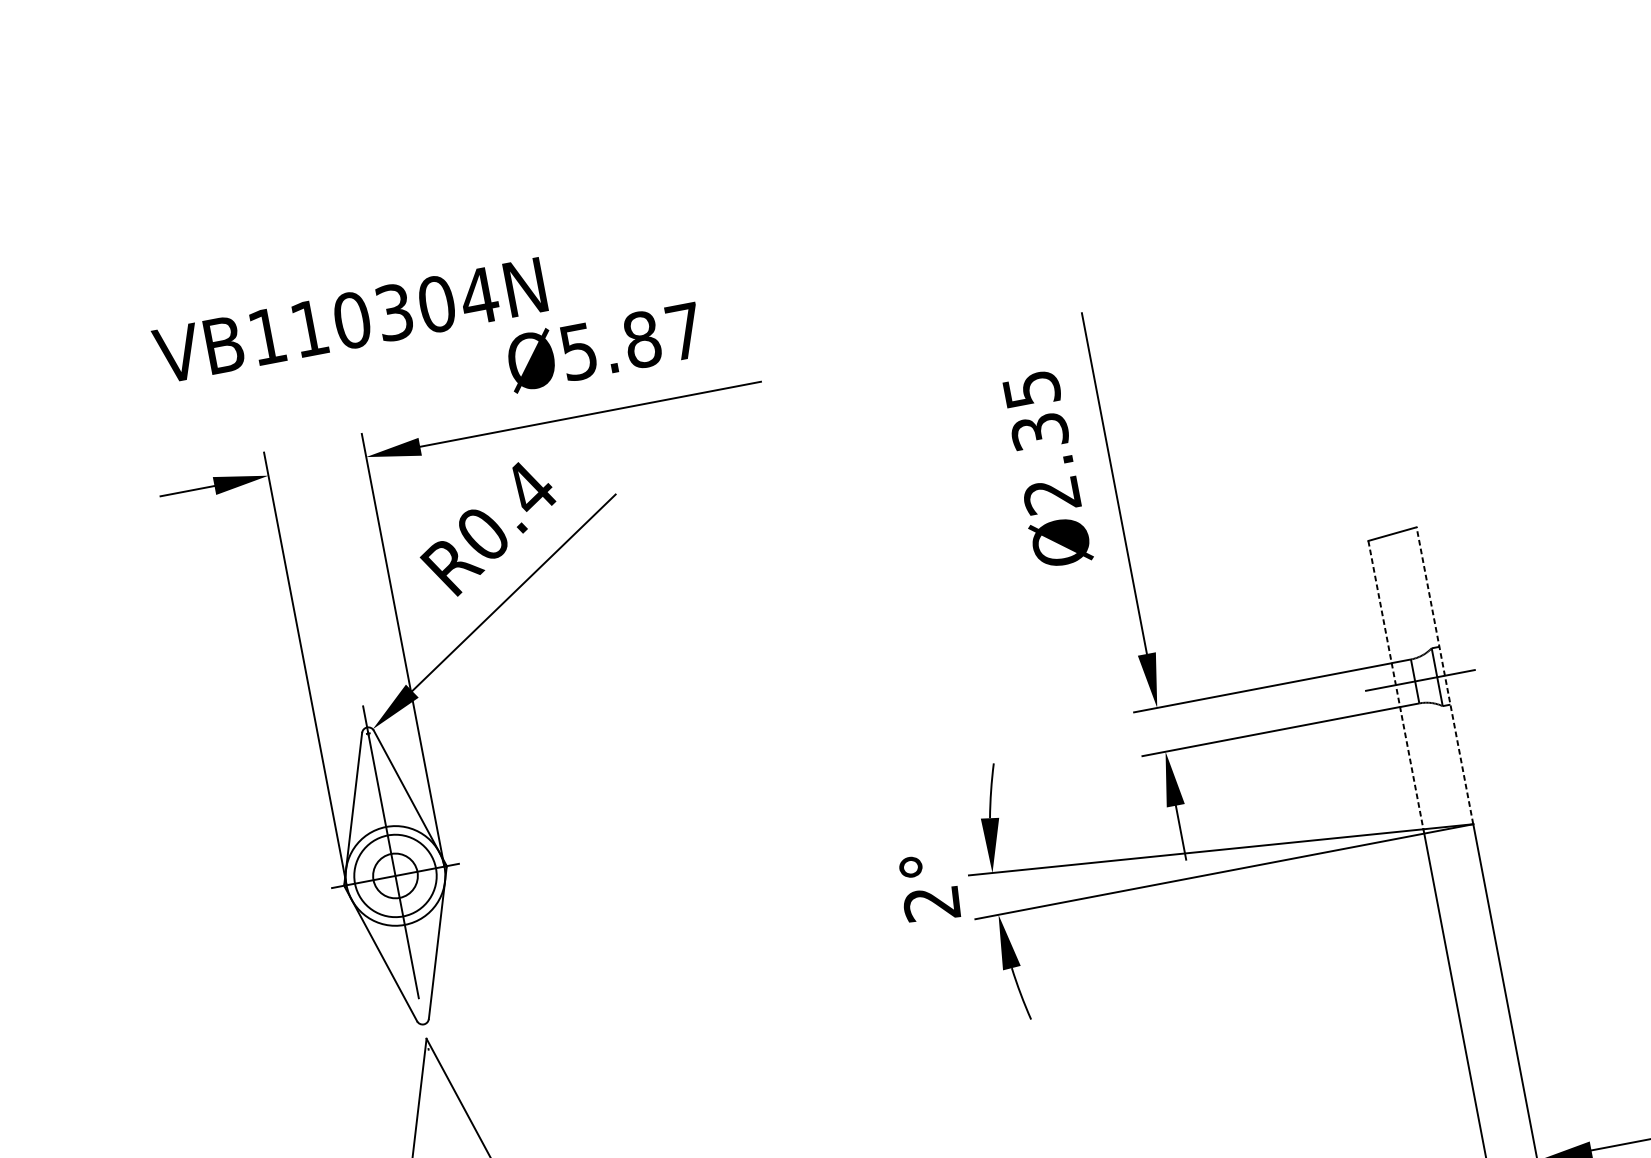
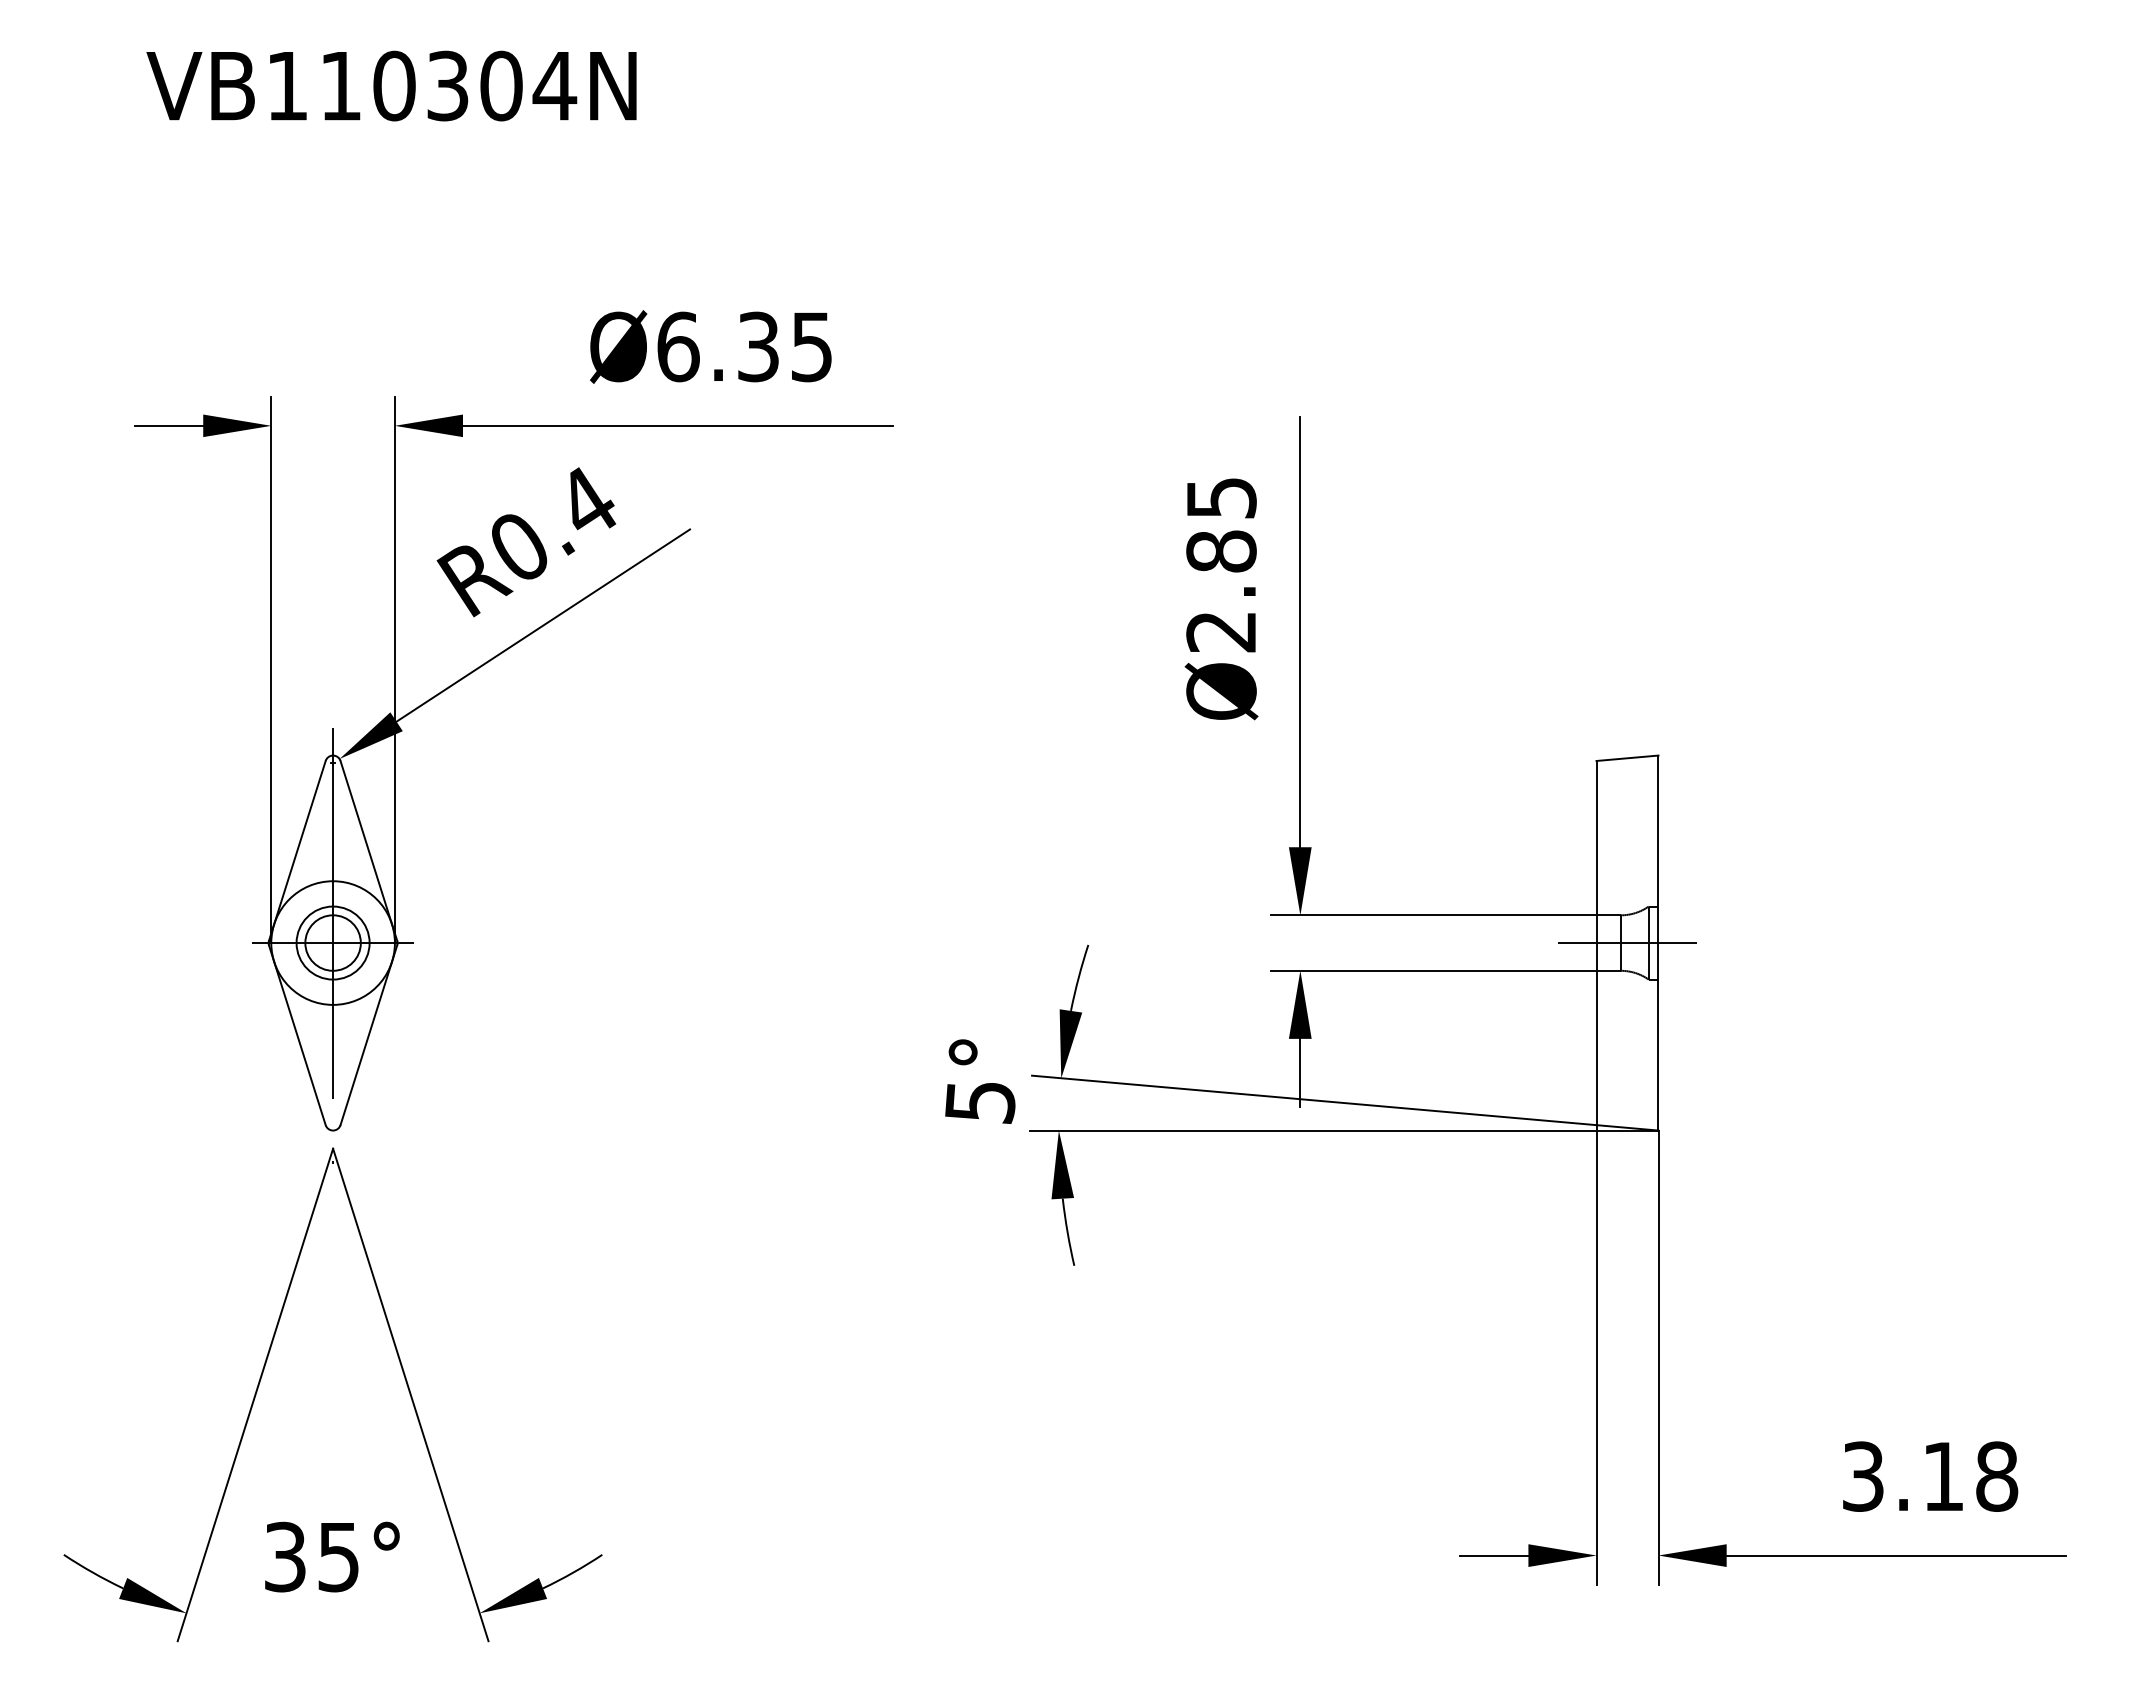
text: (349, 320) -> (391, 85), moved
text: (631, 341) -> (744, 346), Ø5.87 -> Ø6.35
text: (1039, 431) -> (1221, 551), Ø2.35 -> Ø2.85
line: (1445, 676) -> (1658, 943), dashed -> solid
line: (1395, 685) -> (1596, 943), dashed -> solid
circle: (394, 875) -> (332, 942), size x0.71
text: (932, 905) -> (980, 1103), 2° -> 5°

